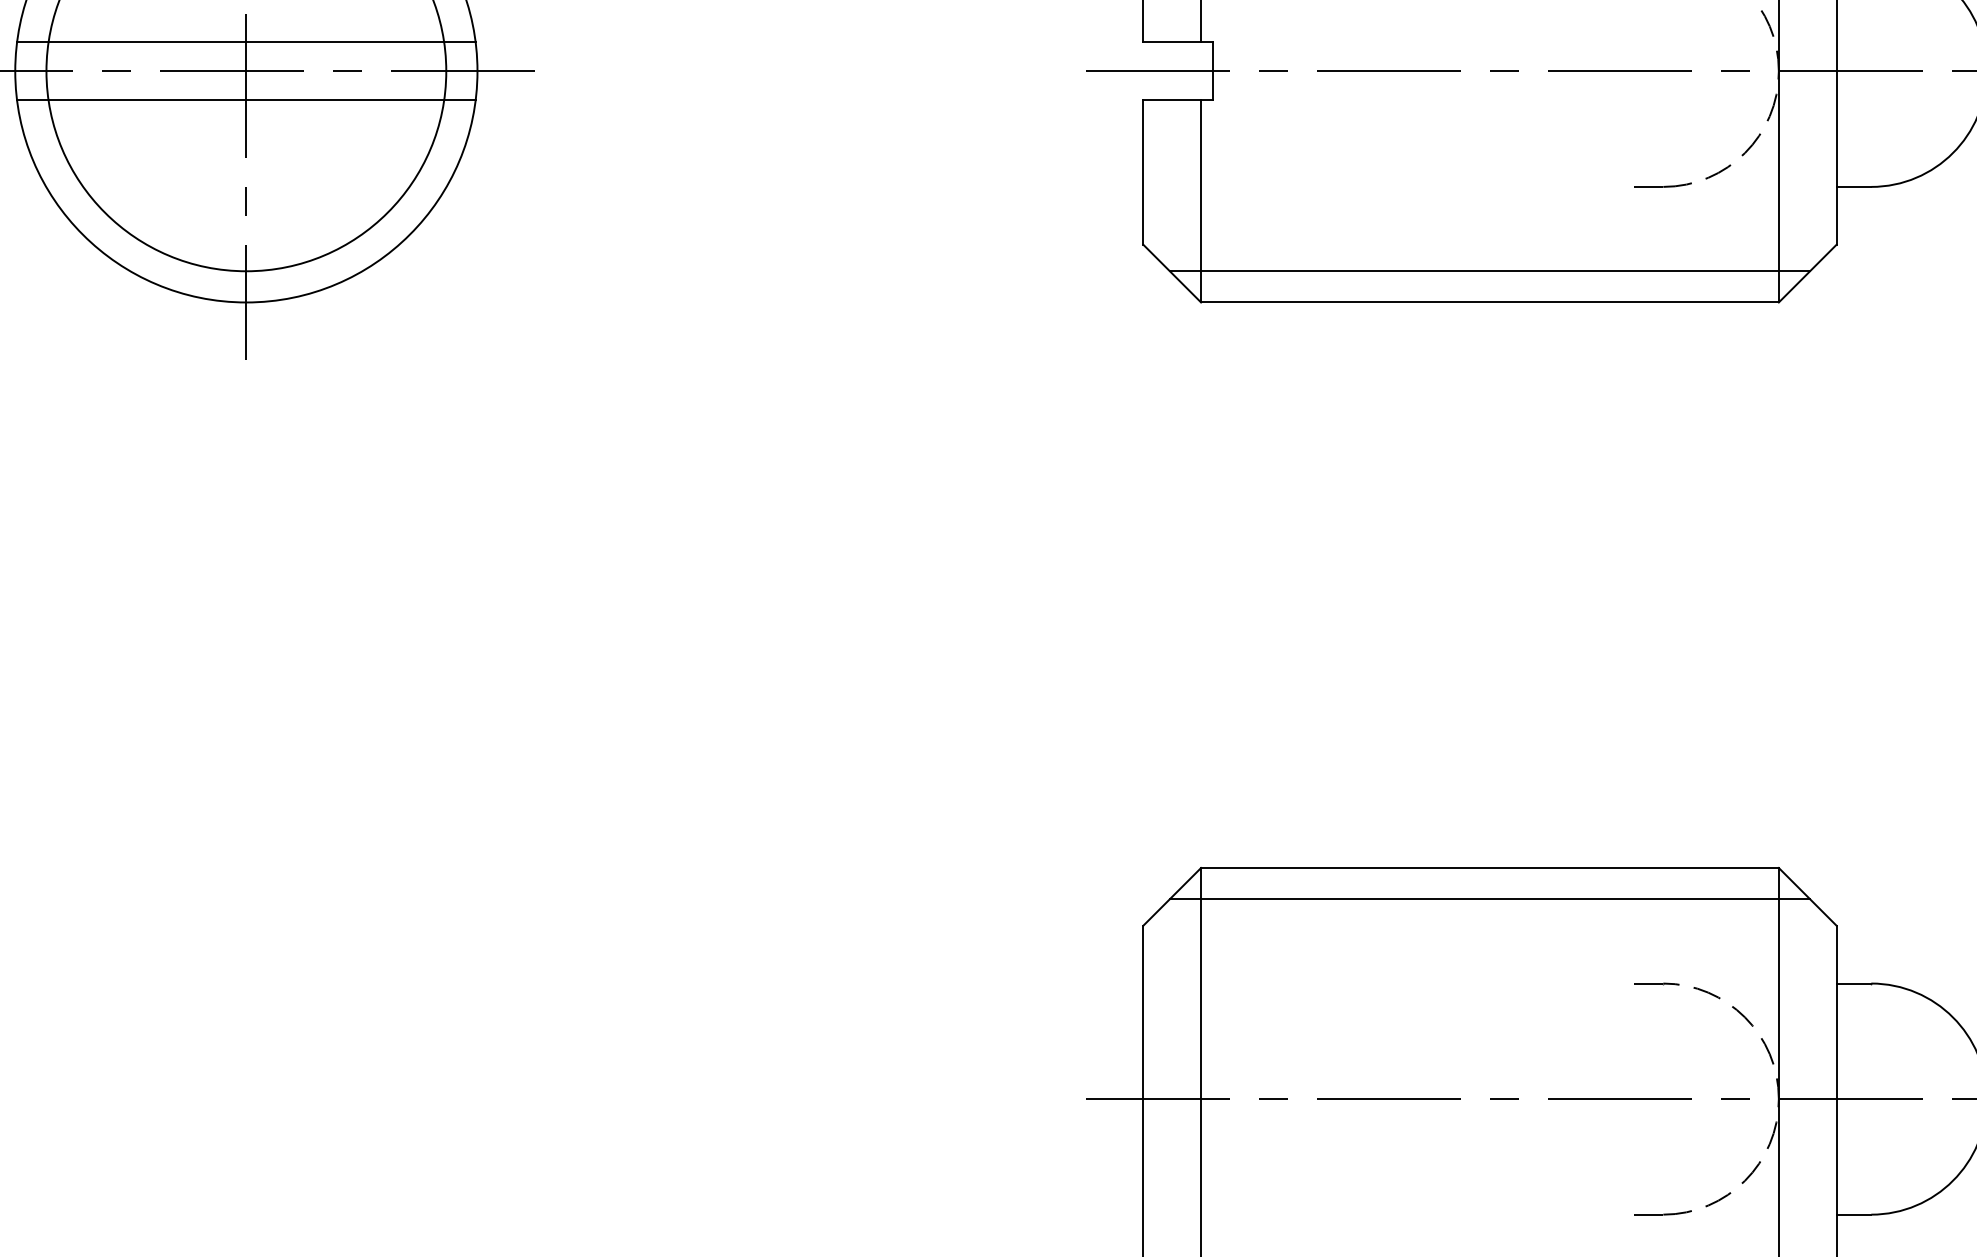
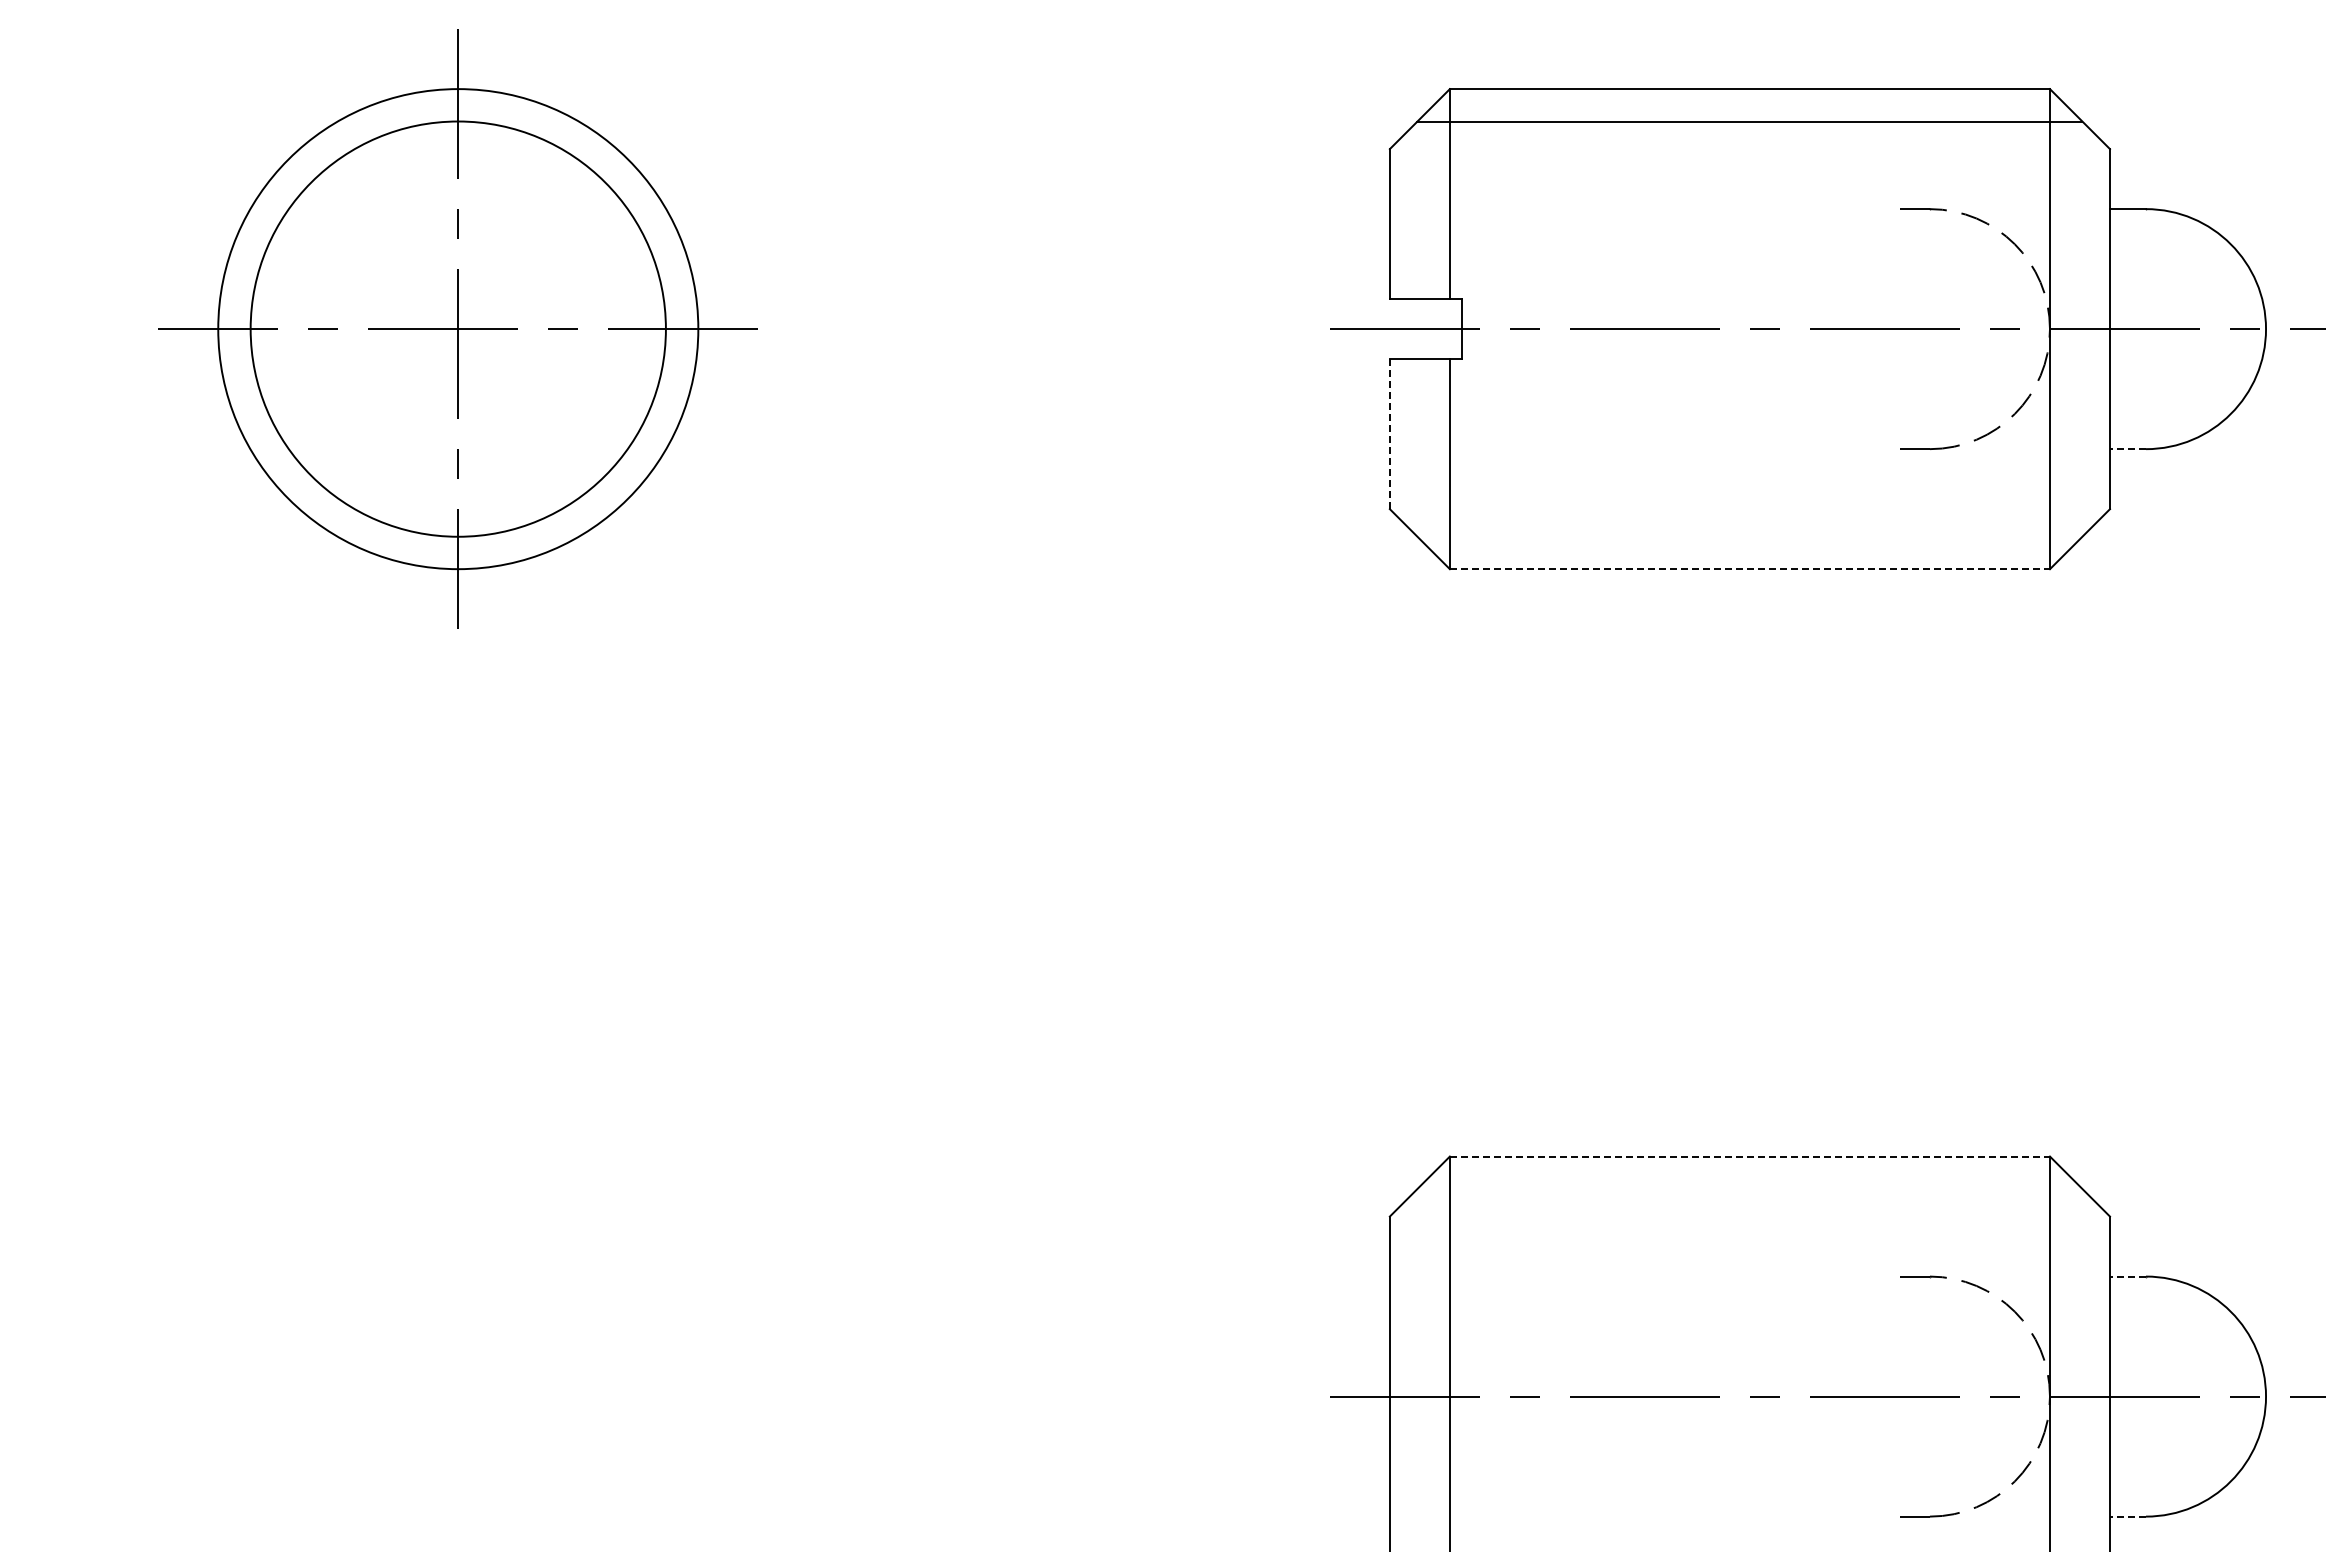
line: (246, 42) -> (458, 299), removed
line: (246, 100) -> (458, 359), removed
line: (1142, 171) -> (1389, 433), solid -> dashed
line: (1853, 187) -> (2127, 449), solid -> dashed
line: (1489, 271) -> (1749, 536), removed
line: (1490, 302) -> (1750, 569), solid -> dashed
line: (1490, 867) -> (1750, 1156), solid -> dashed
line: (1489, 899) -> (1749, 1189), removed
line: (1853, 983) -> (2127, 1276), solid -> dashed
line: (1853, 1214) -> (2127, 1516), solid -> dashed

